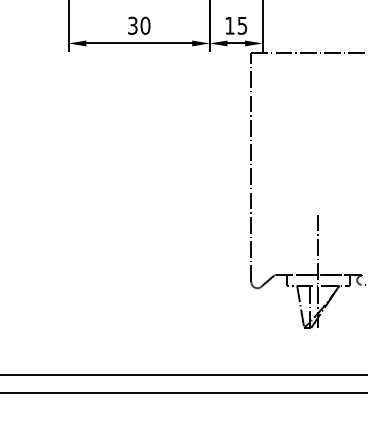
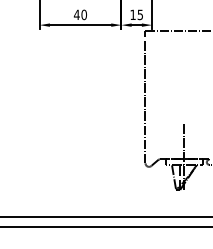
text: (132, 25) -> (76, 14), 30 -> 40

